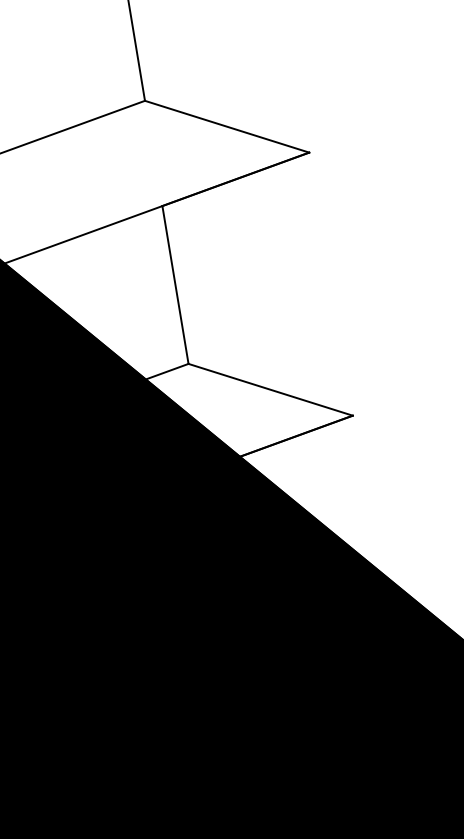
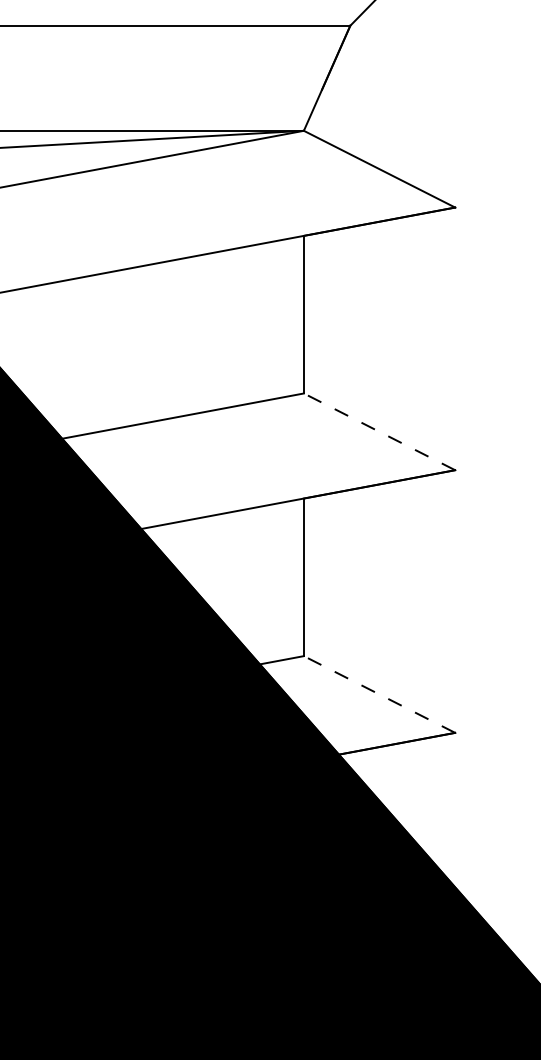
line: (227, 126) -> (379, 431), solid -> dashed
line: (270, 389) -> (379, 694), solid -> dashed

